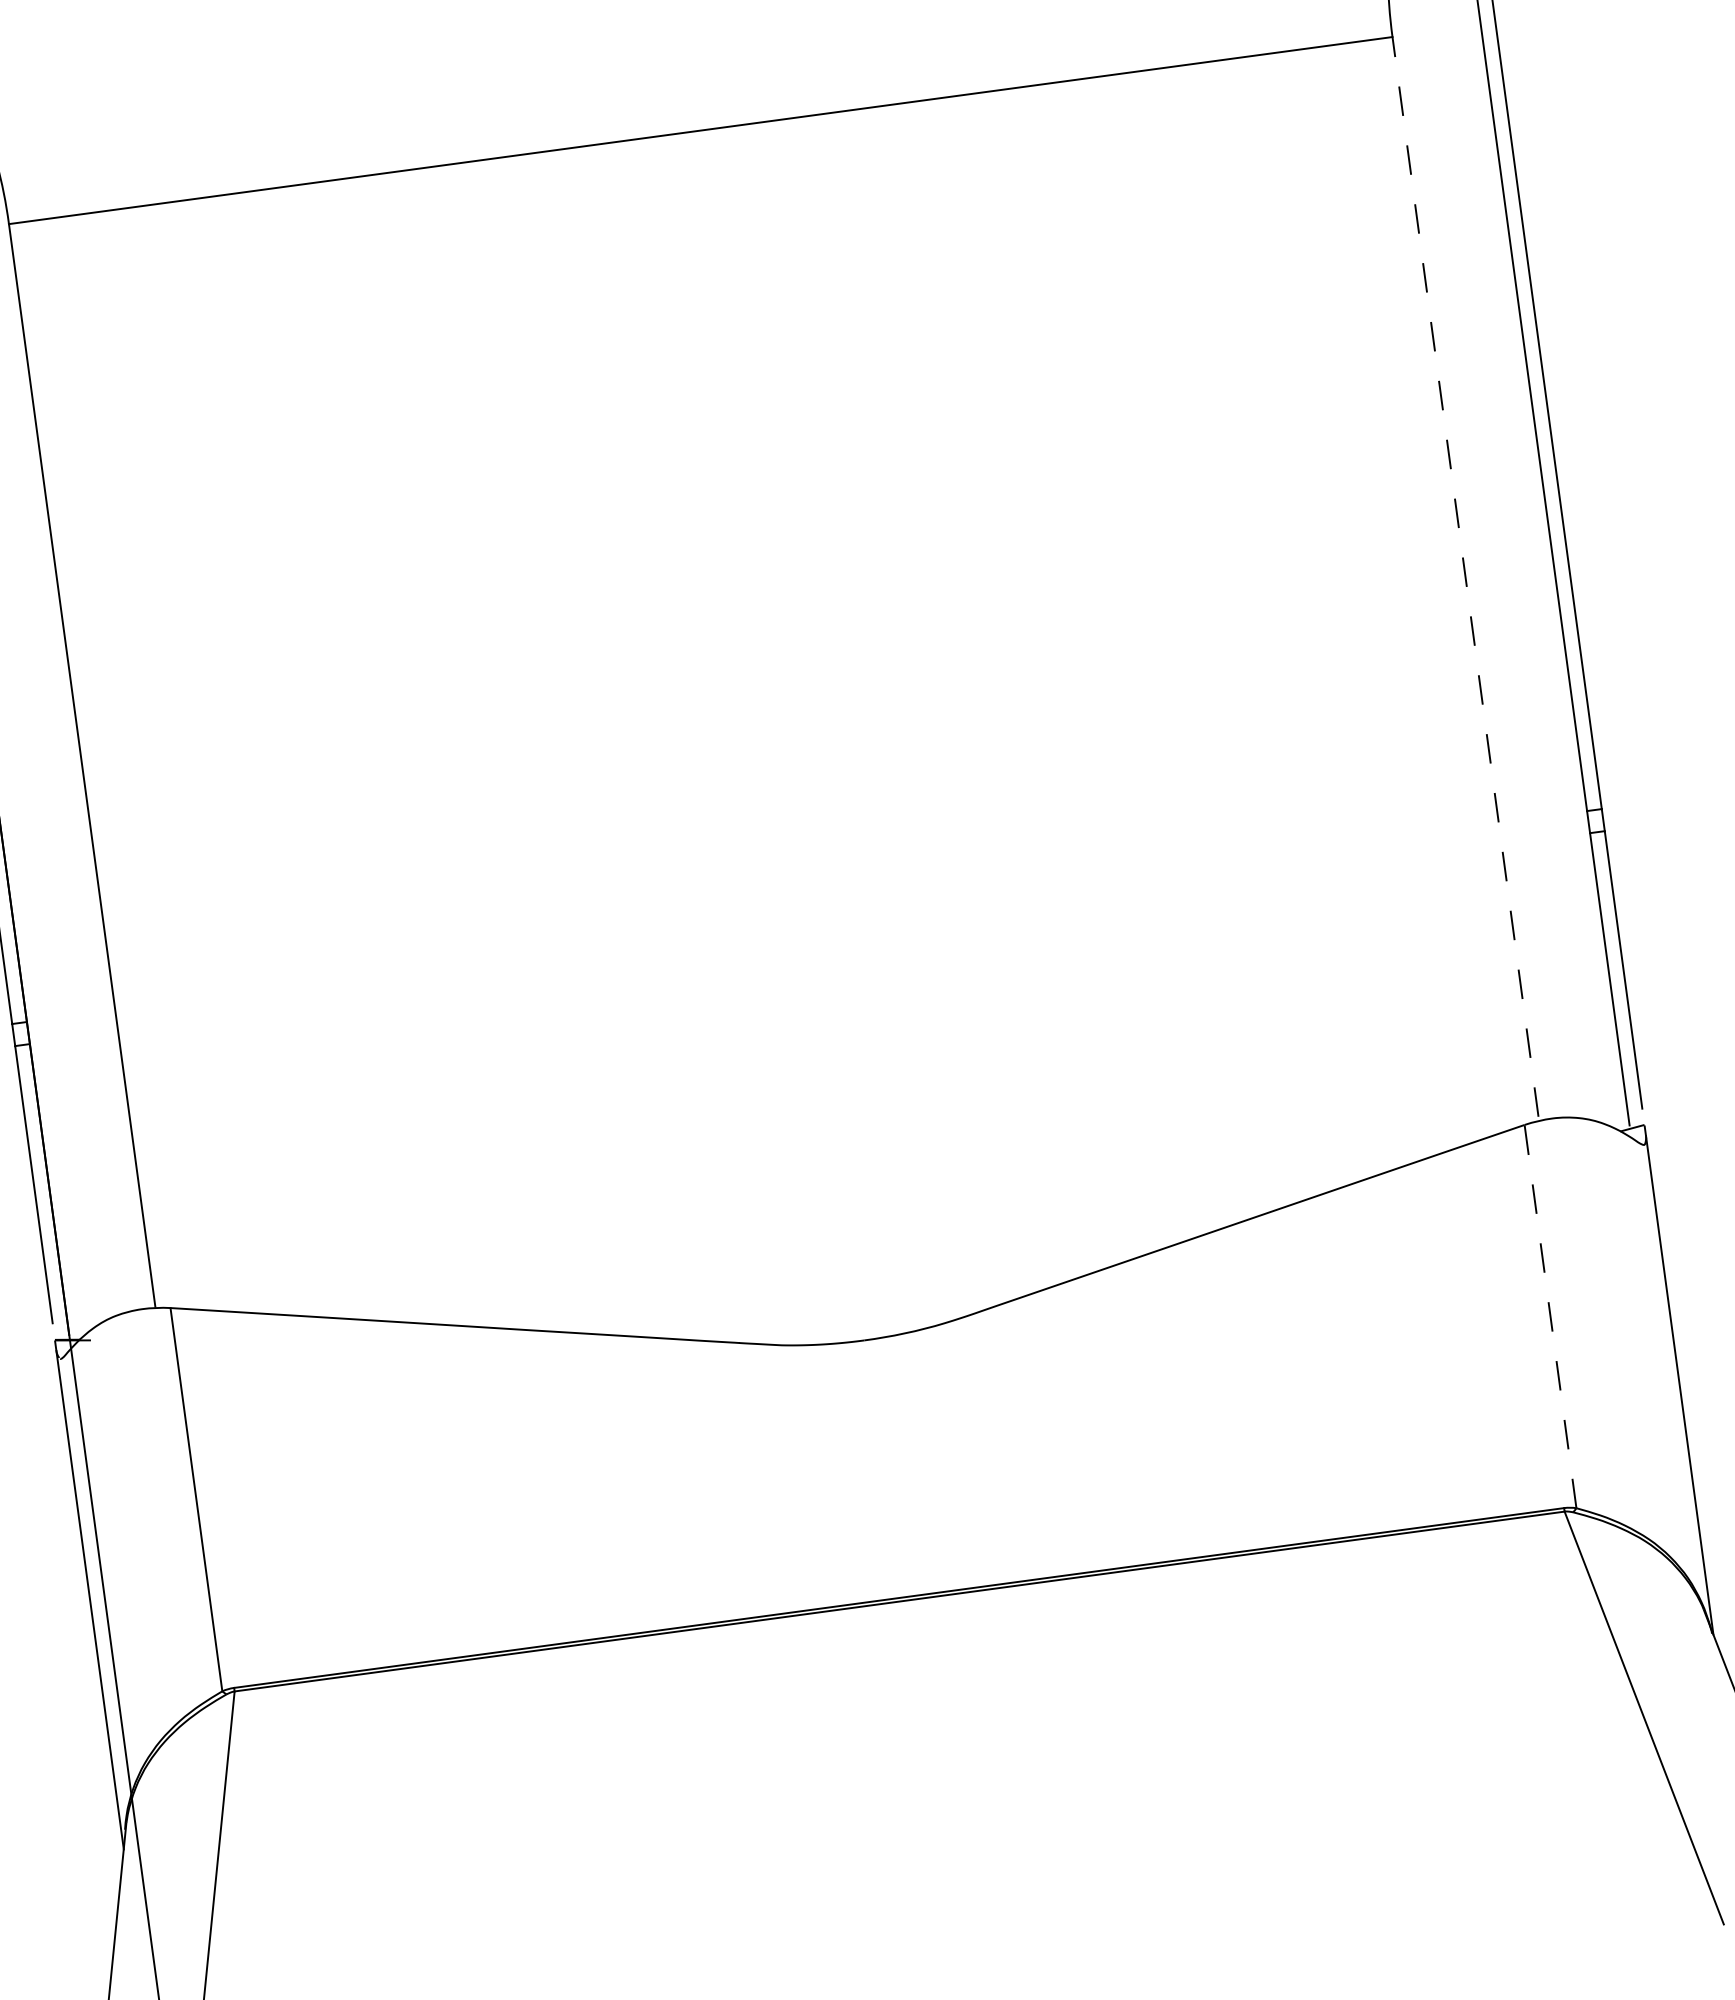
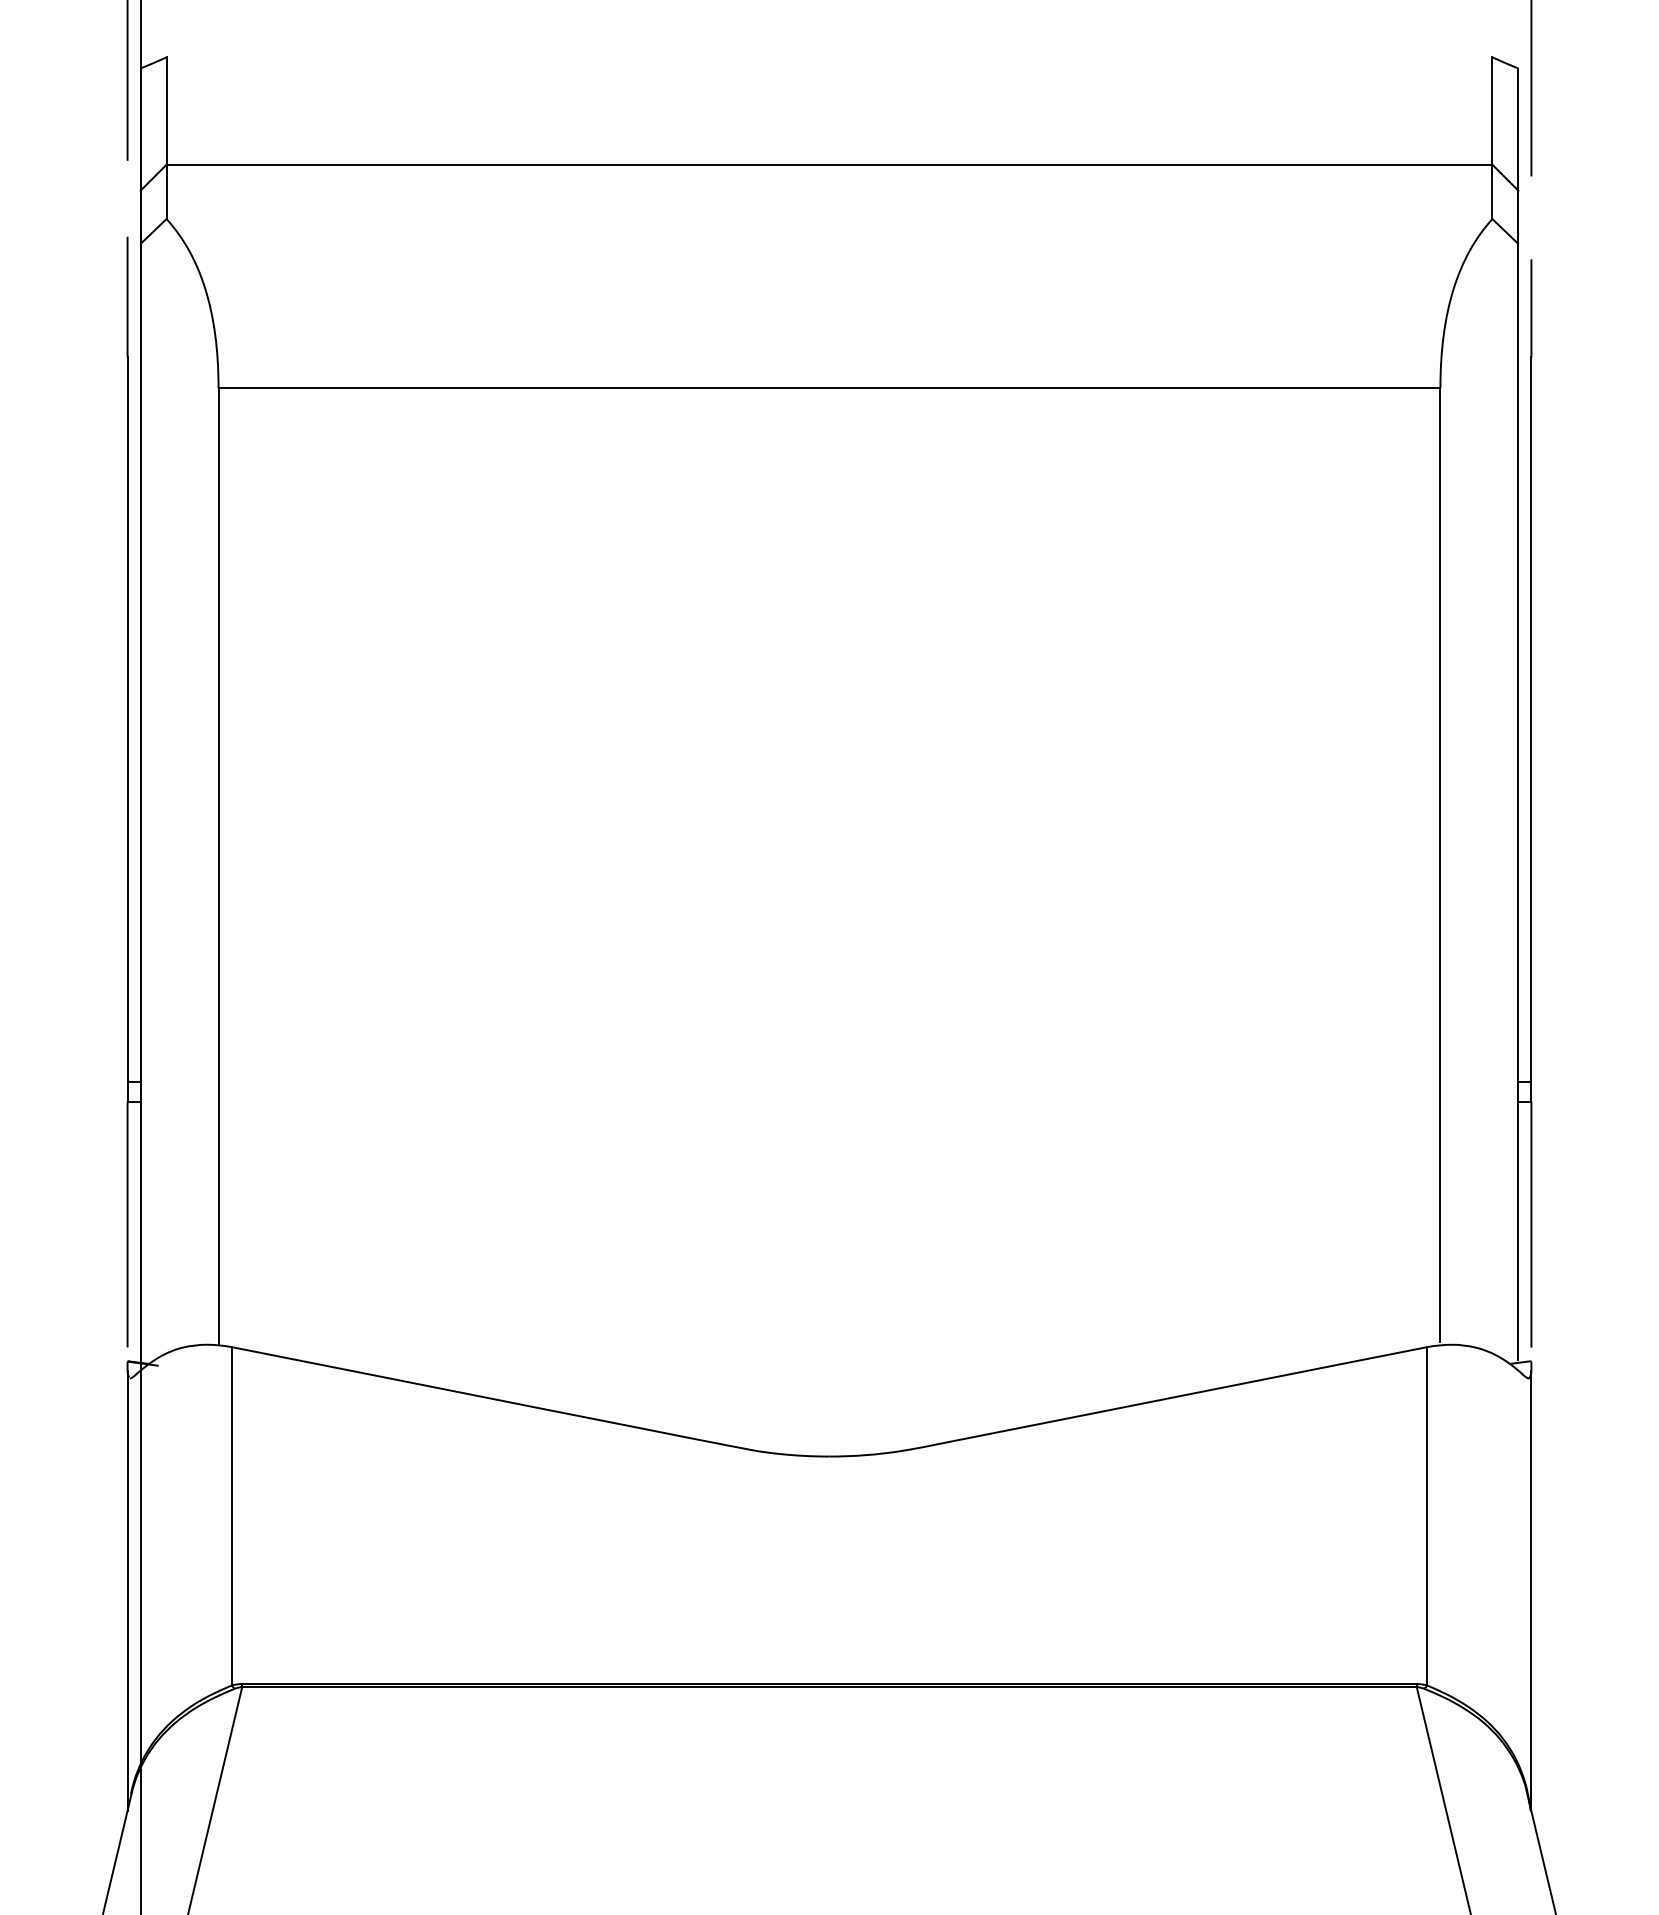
line: (1465, 576) -> (1440, 864), dashed -> solid
line: (1550, 1315) -> (1427, 1515), dashed -> solid

